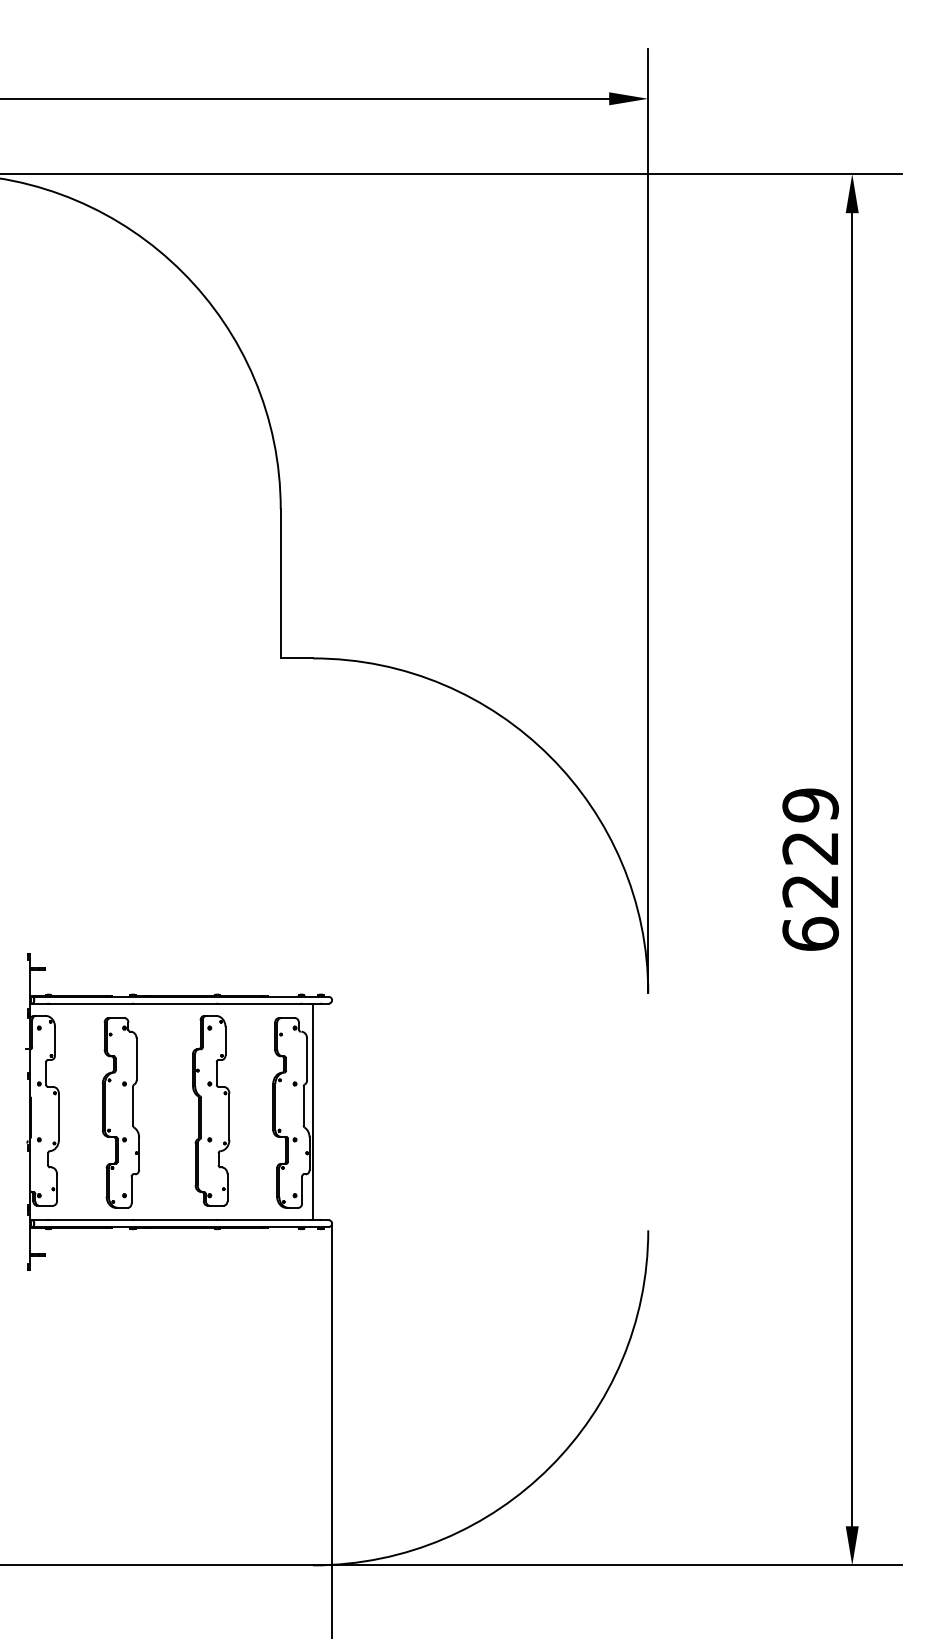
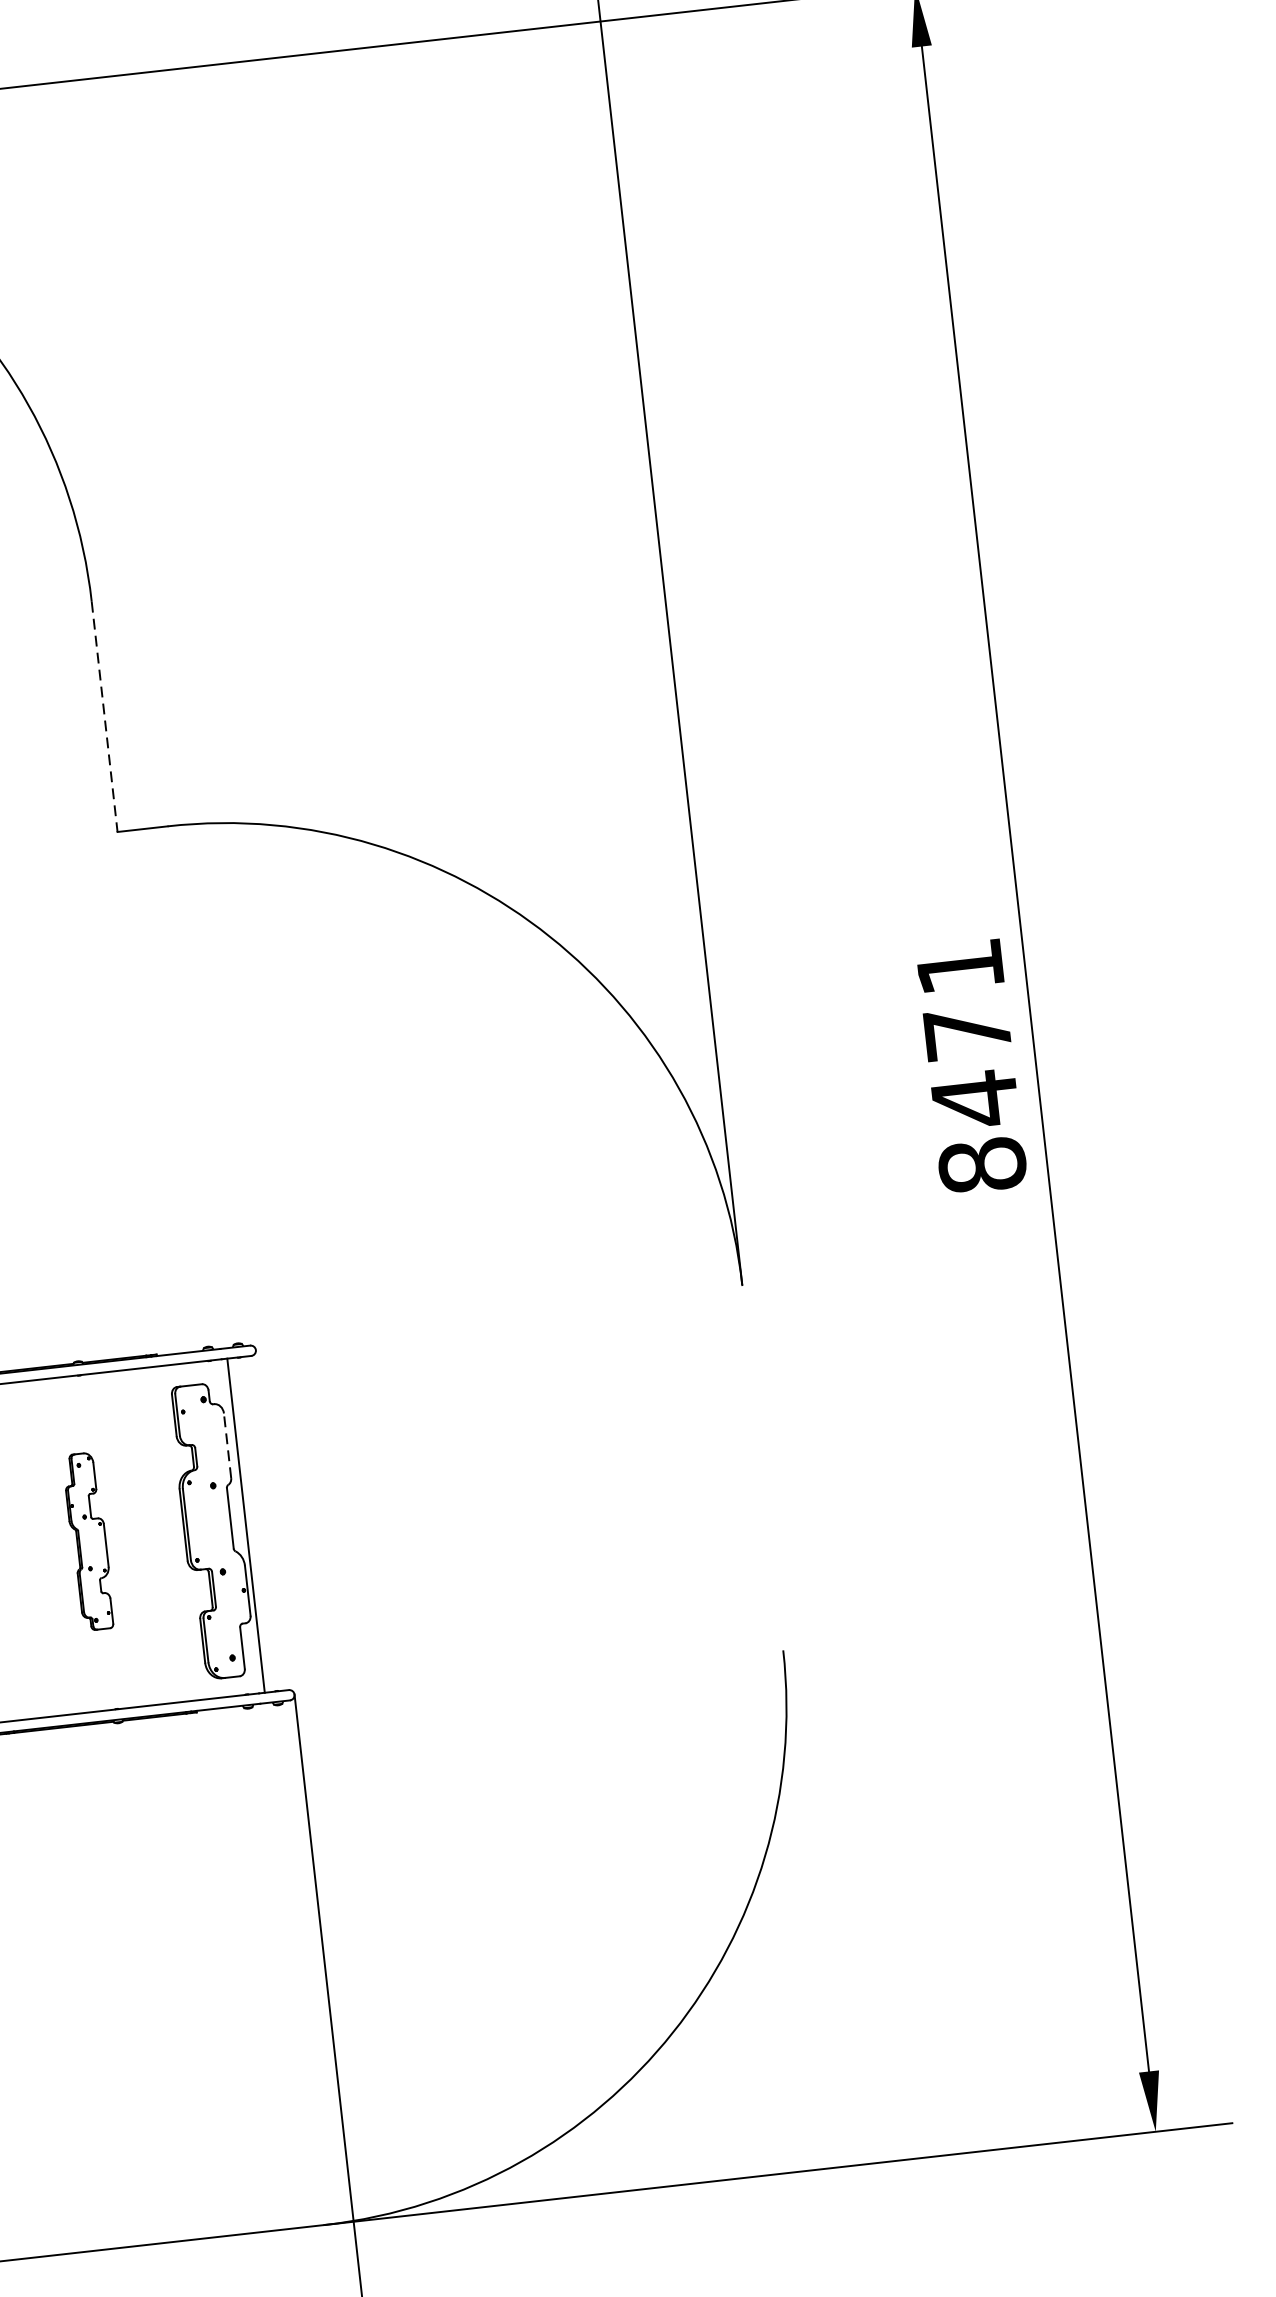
line: (280, 583) -> (104, 716), solid -> dashed
text: (810, 869) -> (971, 1065), 6229 -> 8471
line: (307, 1059) -> (228, 1445), solid -> dashed
part: (211, 1110) -> (88, 1541), size x0.6

